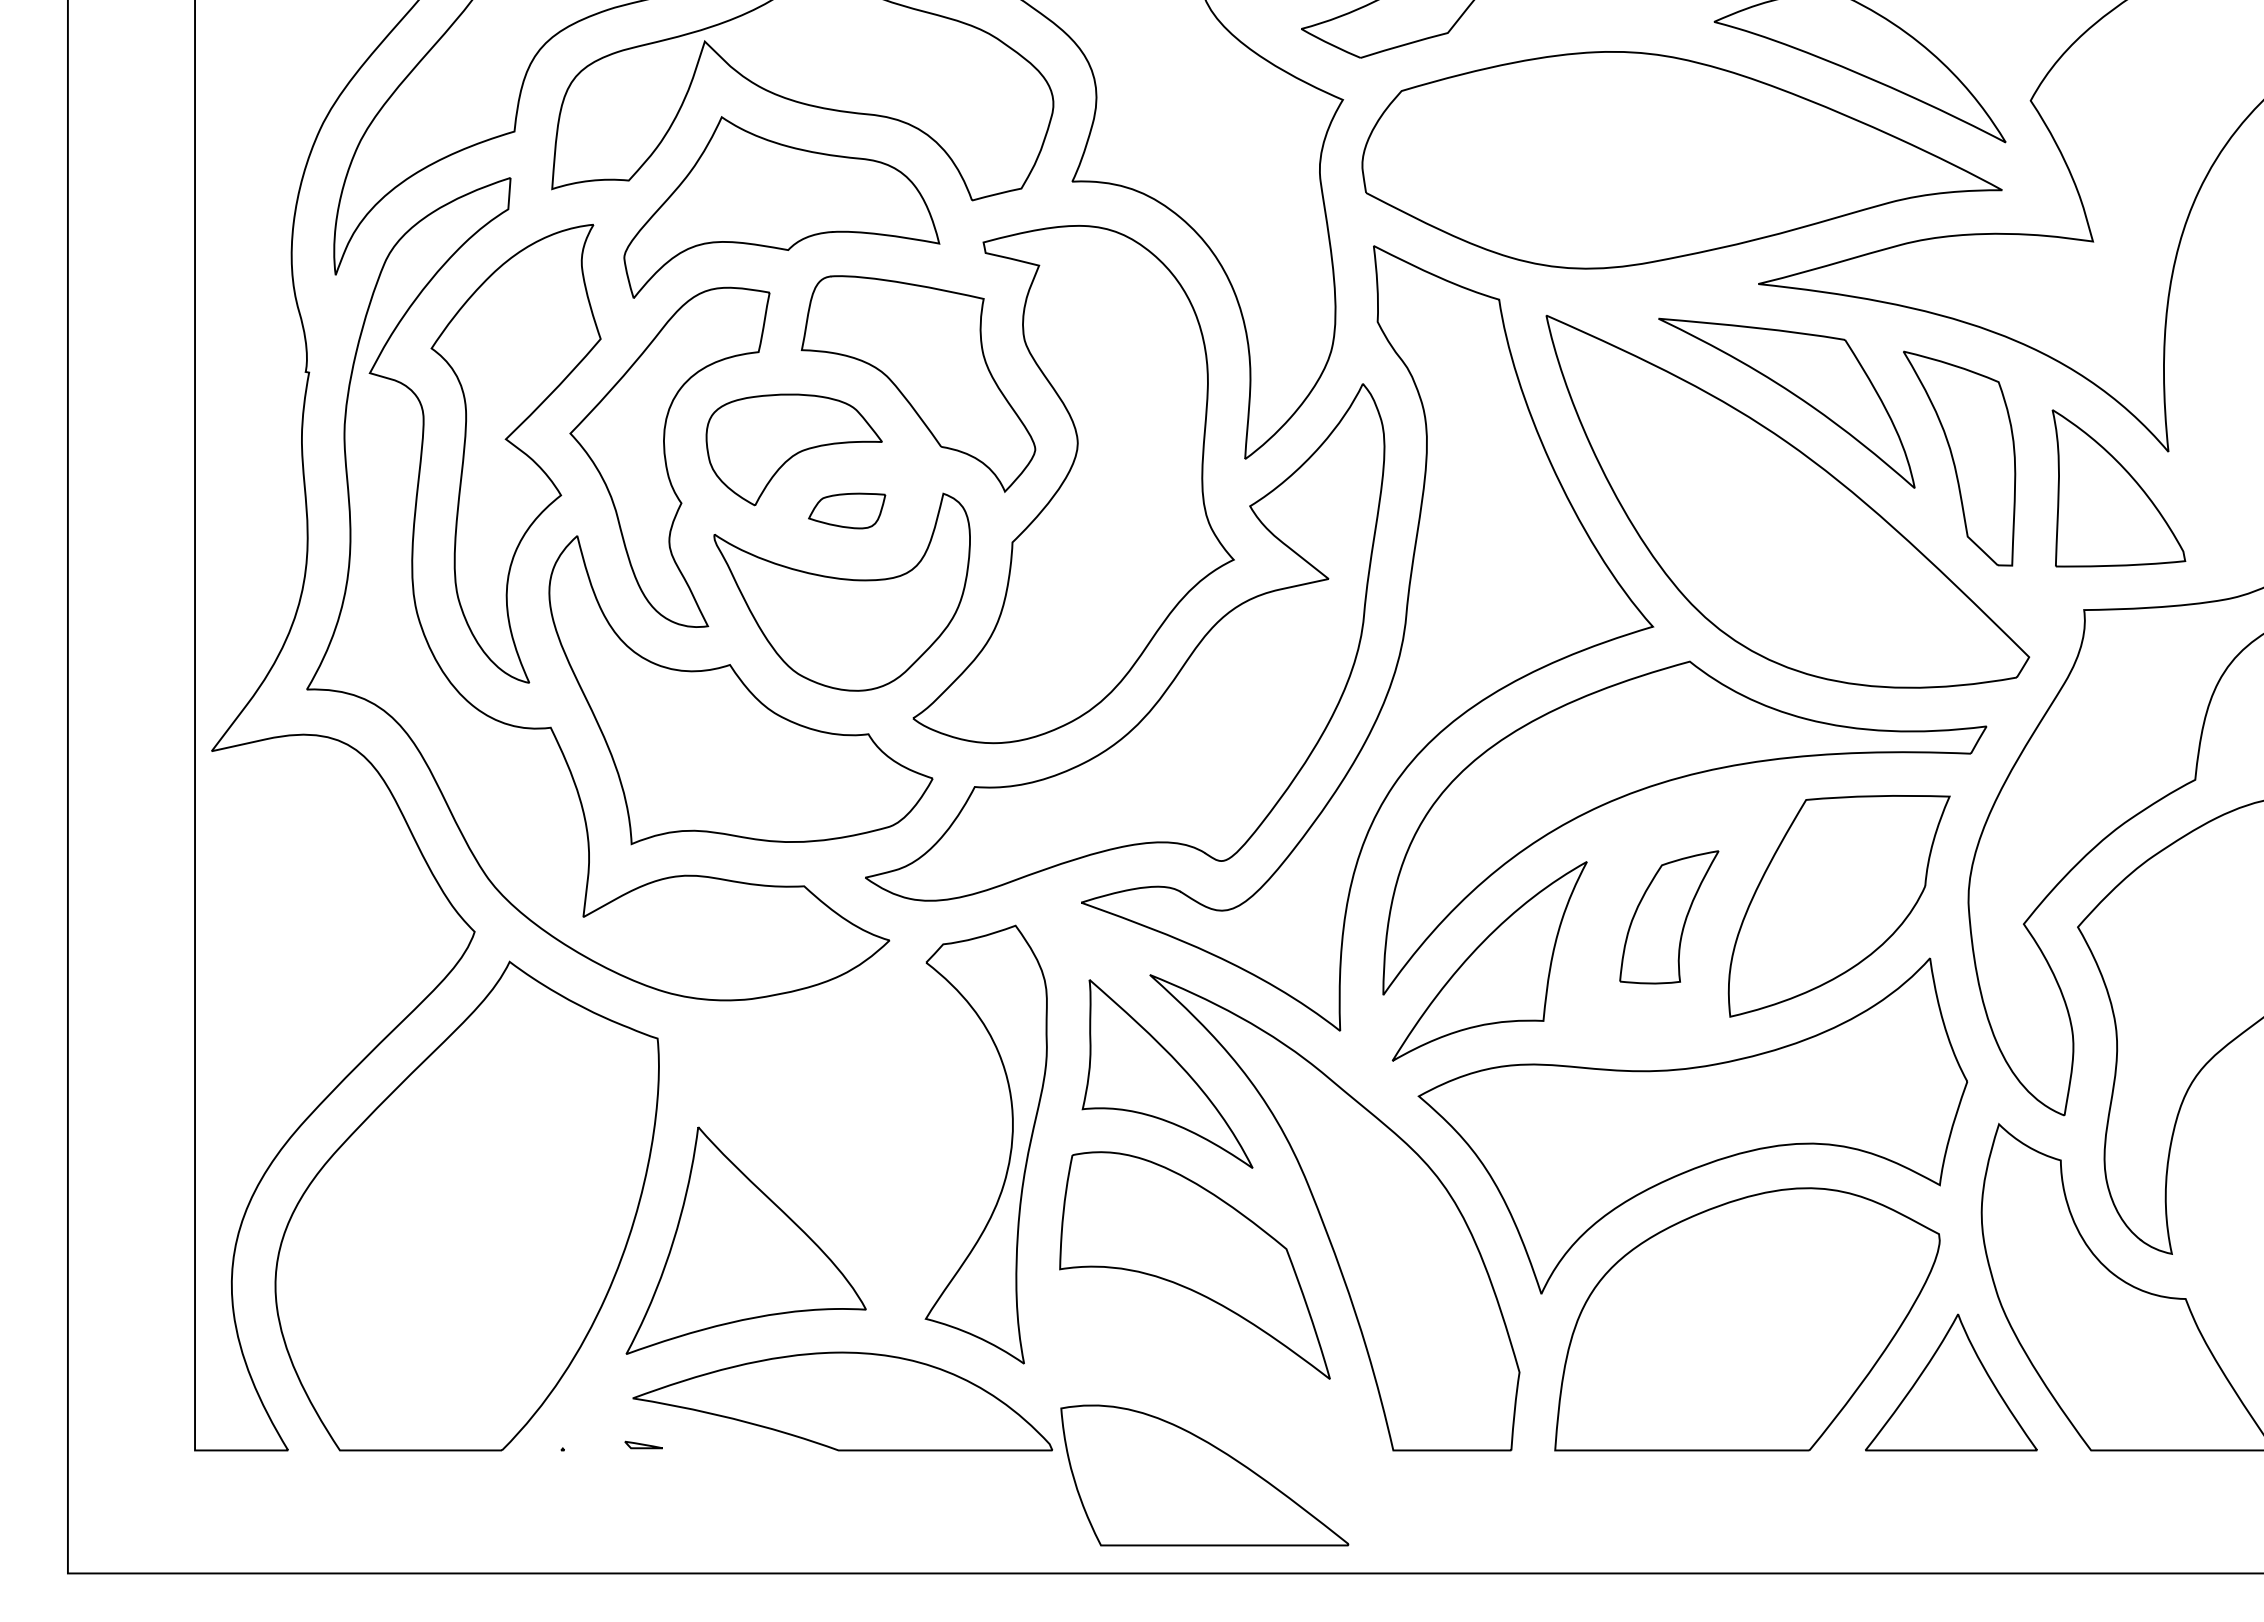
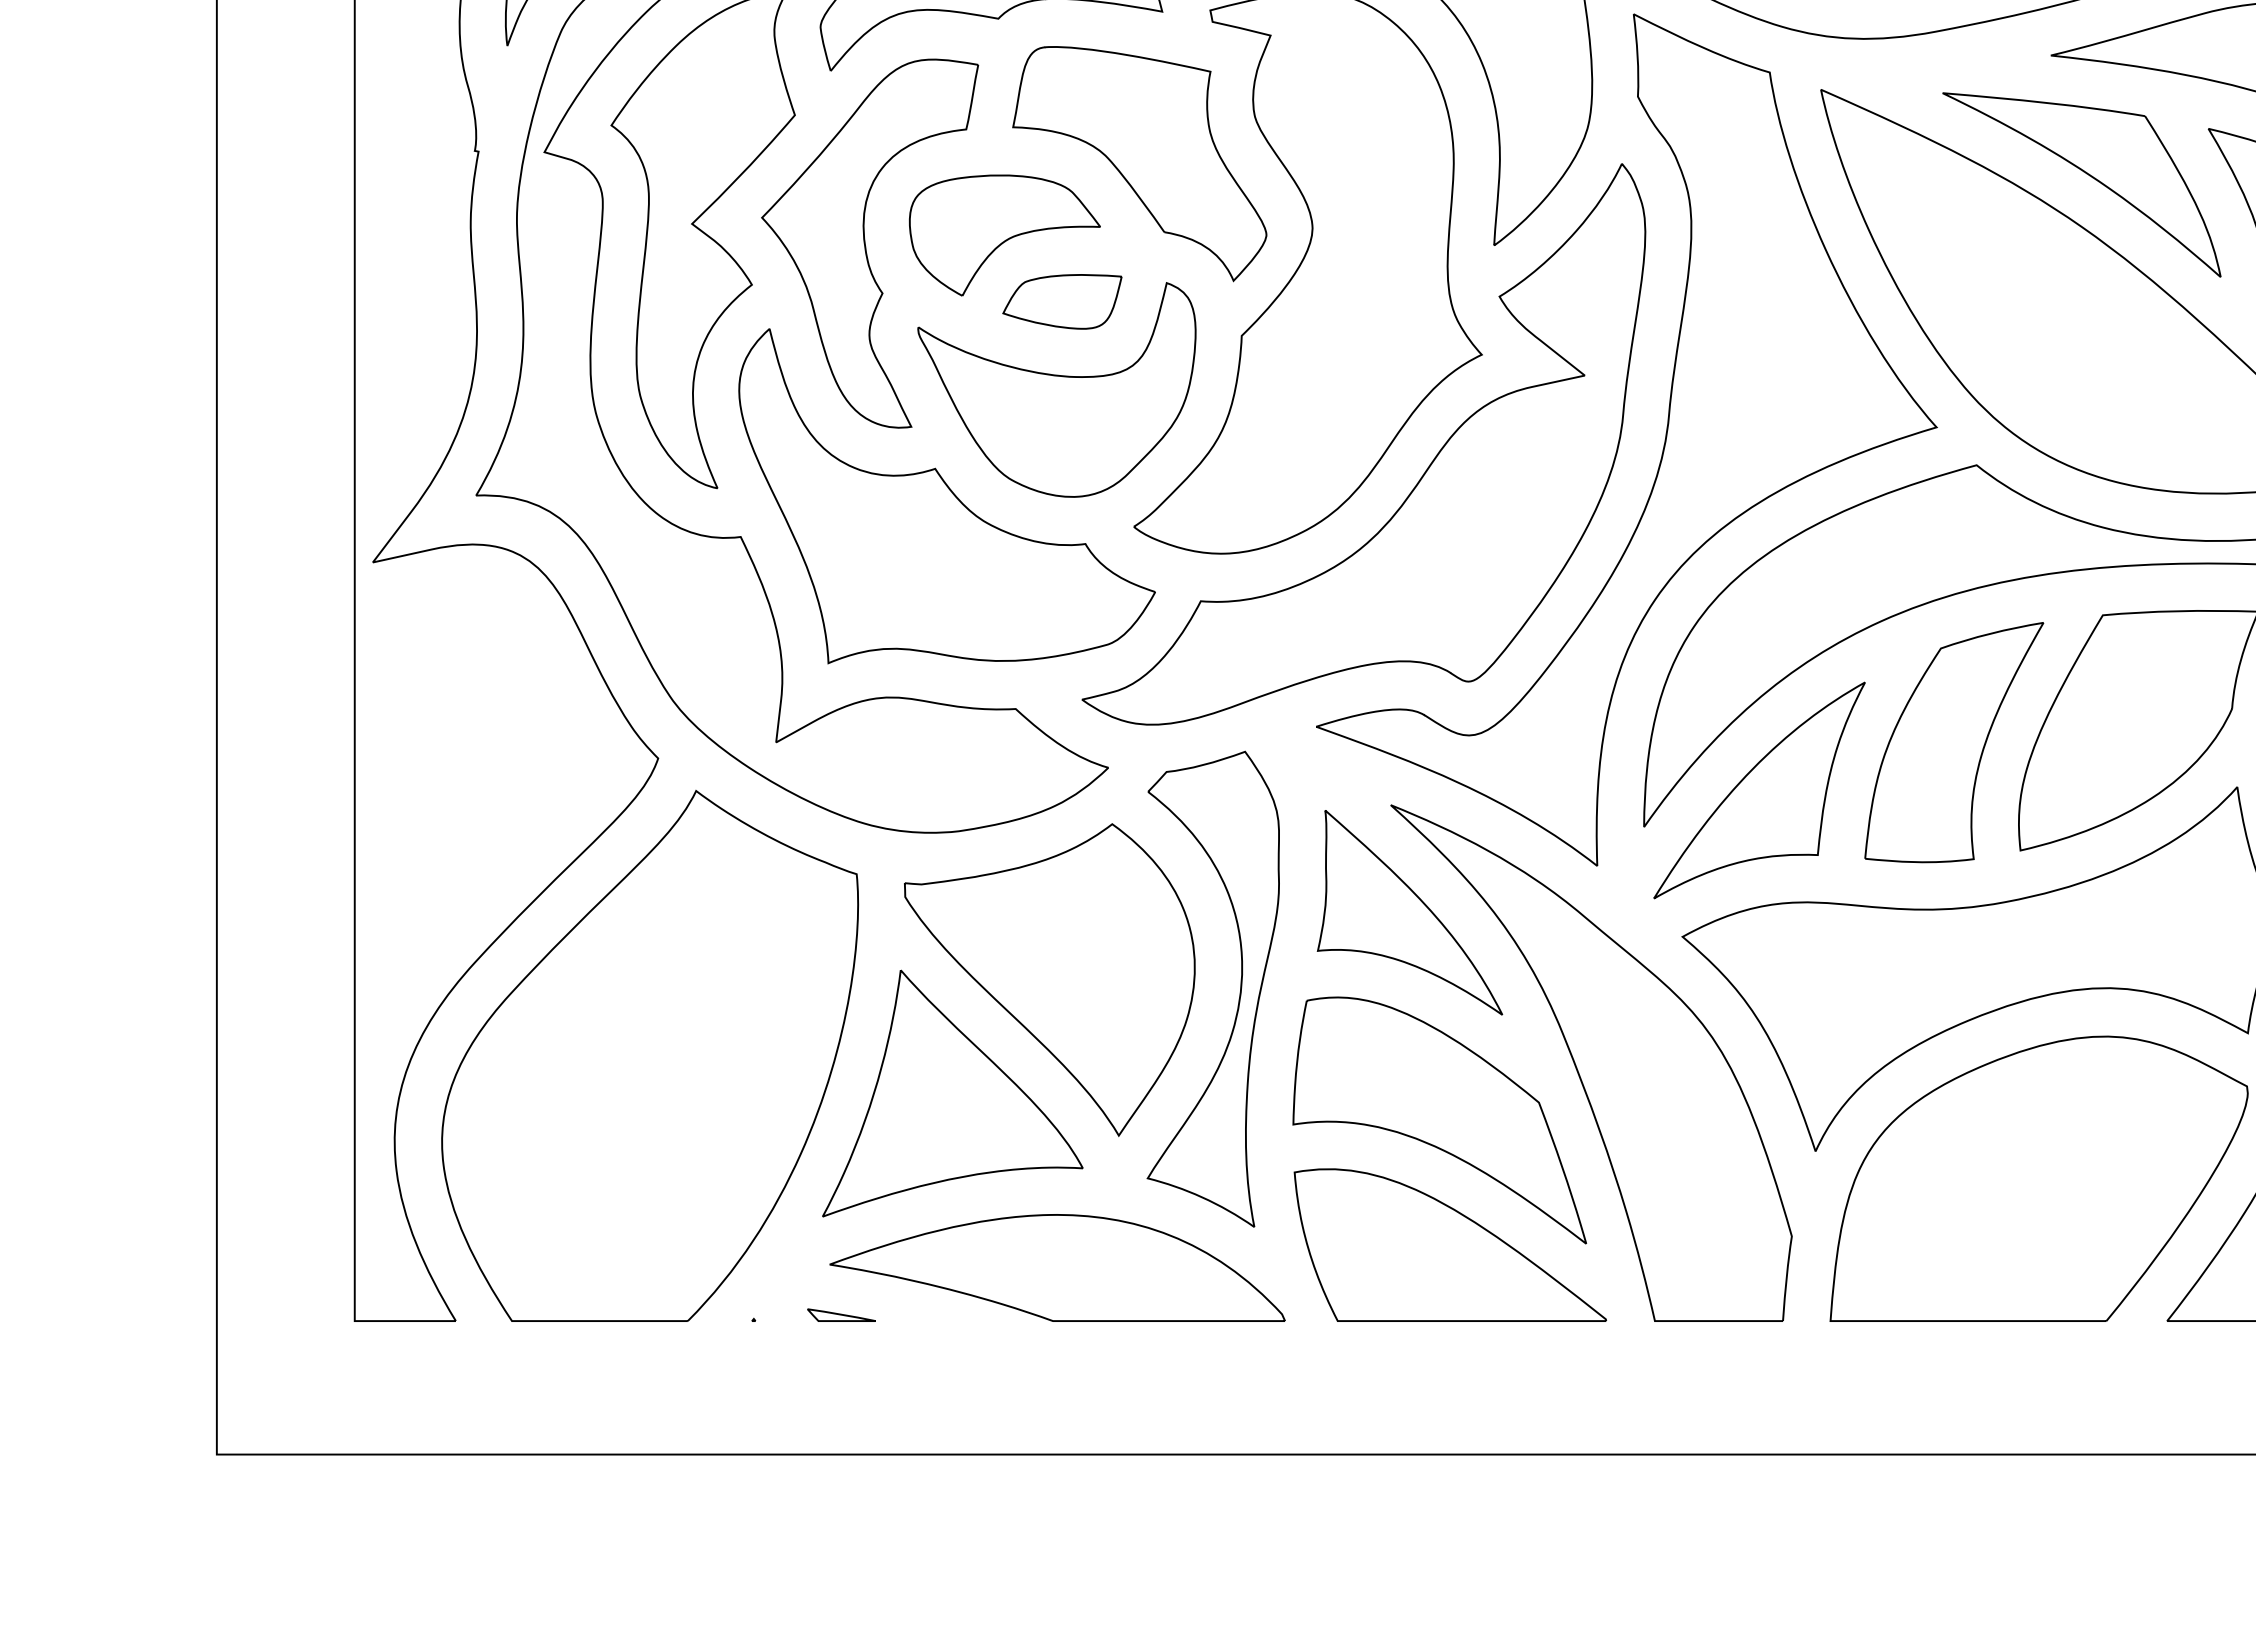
part: (846, 510) -> (1061, 301), size x1.43
part: (1669, 917) -> (1954, 742), size x1.67
part: (835, 1135) -> (1049, 979), added
part: (643, 1444) -> (841, 1314), size x1.67
part: (1204, 1475) -> (1450, 1245), moved

